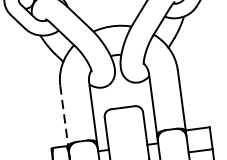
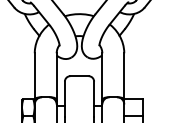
line: (64, 117) -> (34, 77), dashed -> solid

